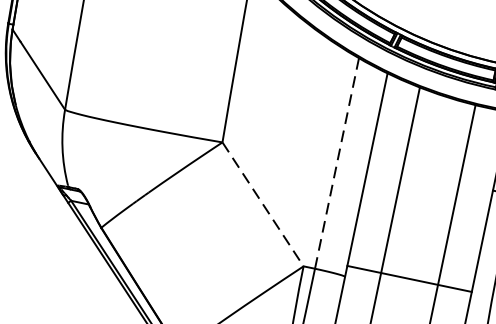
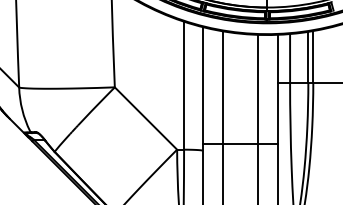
line: (337, 163) -> (184, 85), dashed -> solid
line: (263, 204) -> (146, 118), dashed -> solid

